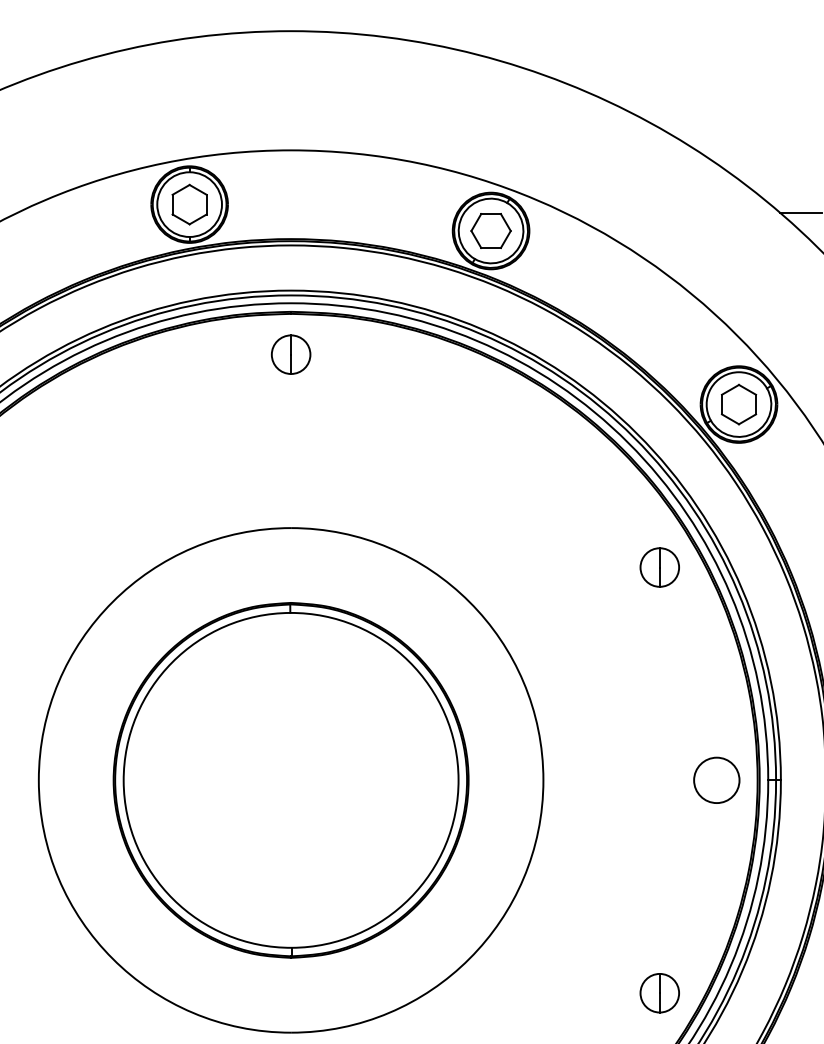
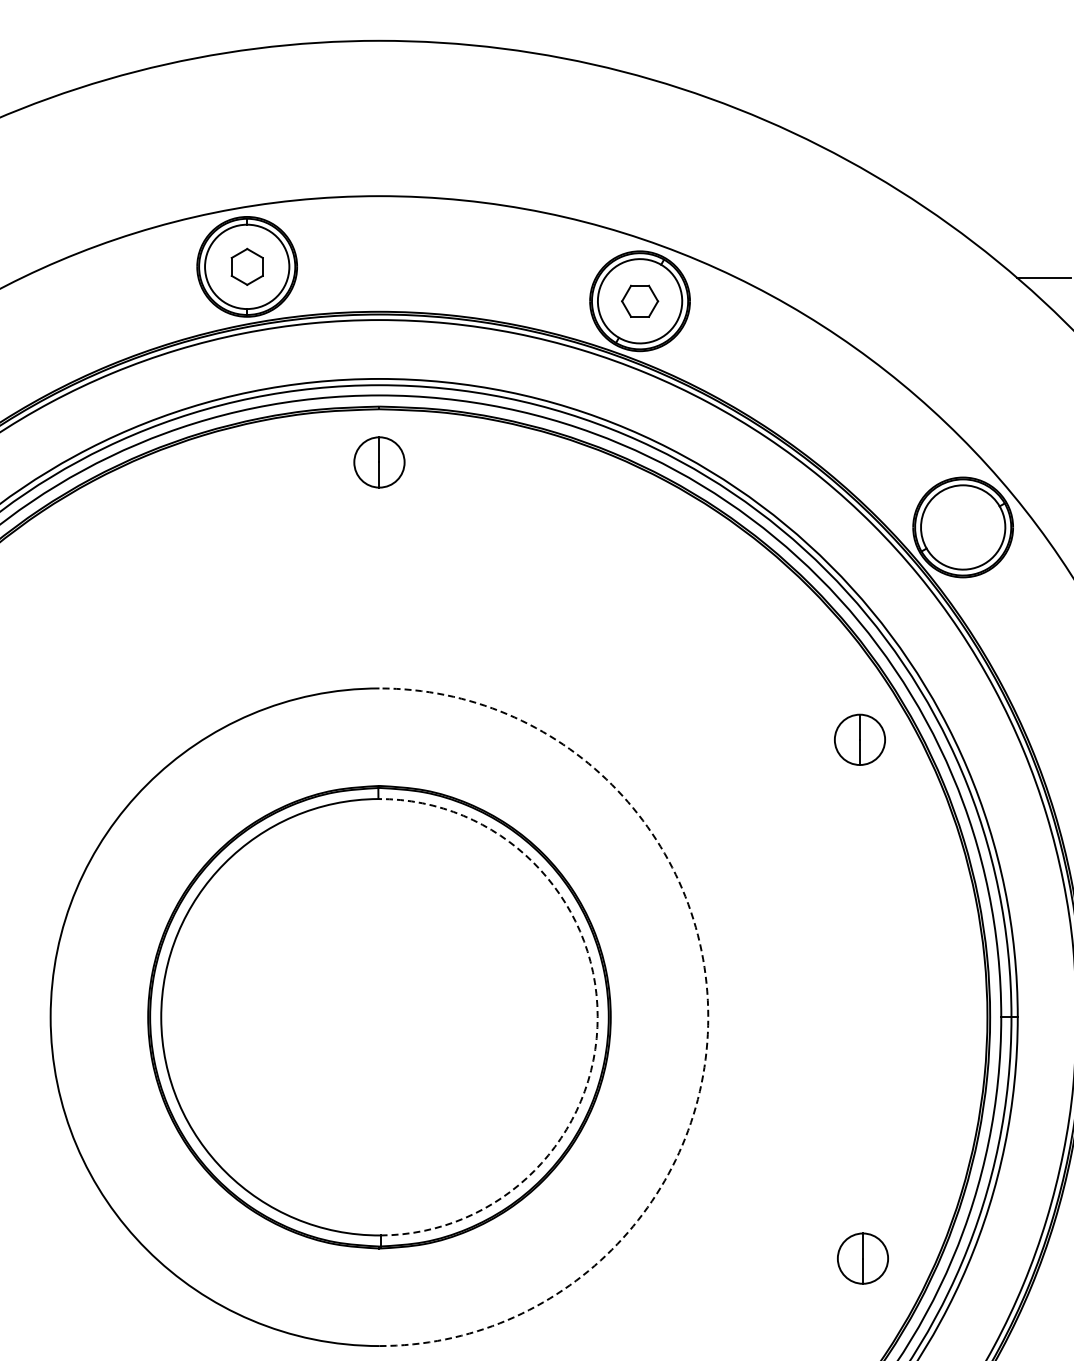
part: (189, 204) -> (247, 266), size x0.7
part: (490, 231) -> (639, 301), size x0.7
part: (739, 404) -> (963, 527), removed
arc: (458, 779) -> (597, 1016), solid -> dashed
circle: (716, 779) -> (933, 1016), removed
arc: (543, 780) -> (708, 1017), solid -> dashed
part: (659, 993) -> (862, 1258), moved

